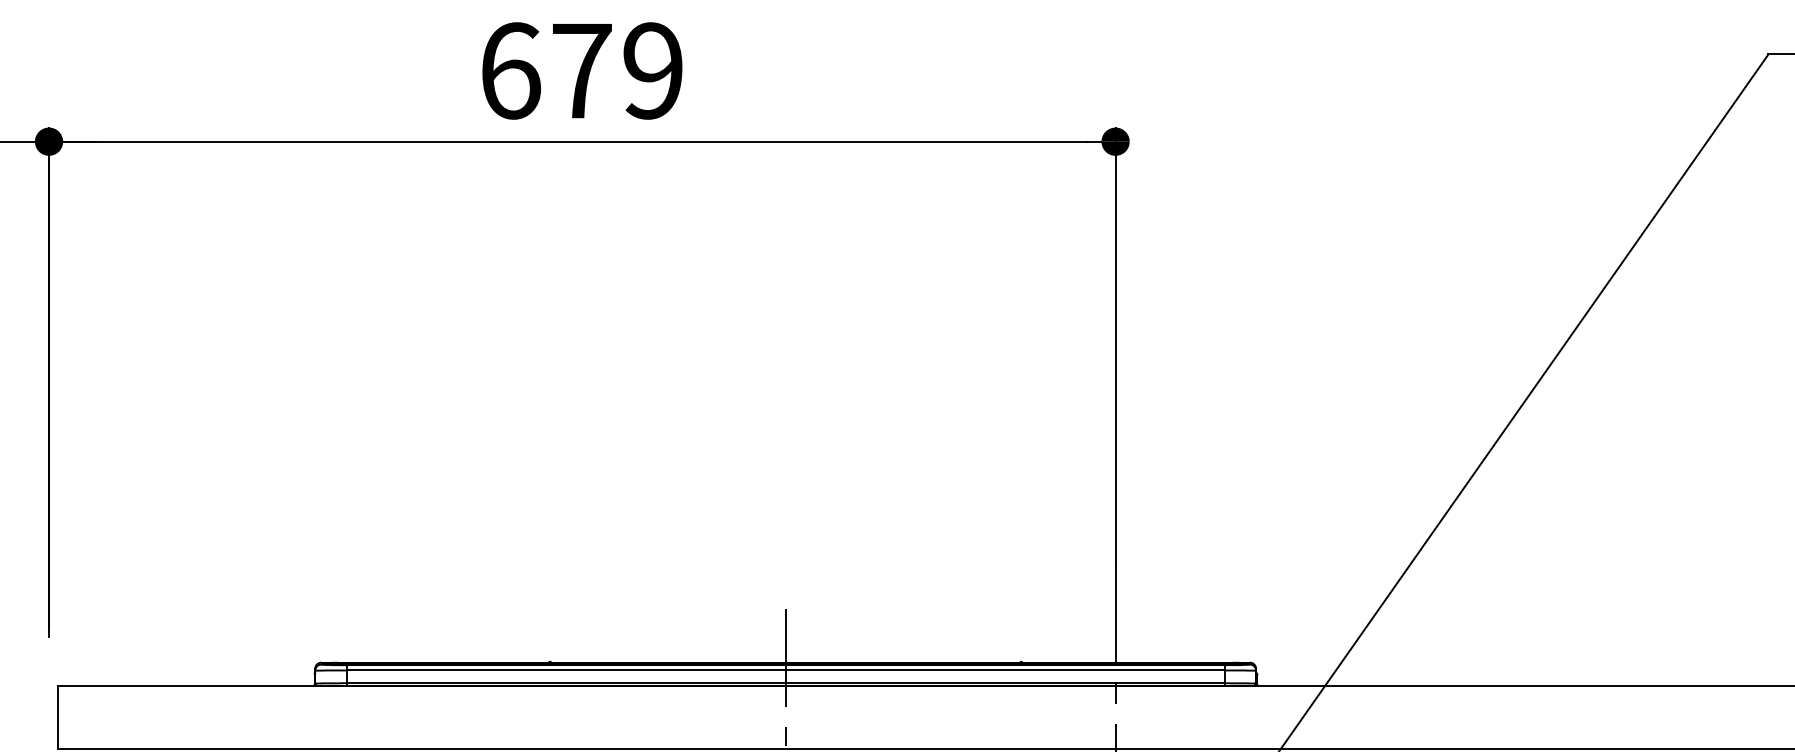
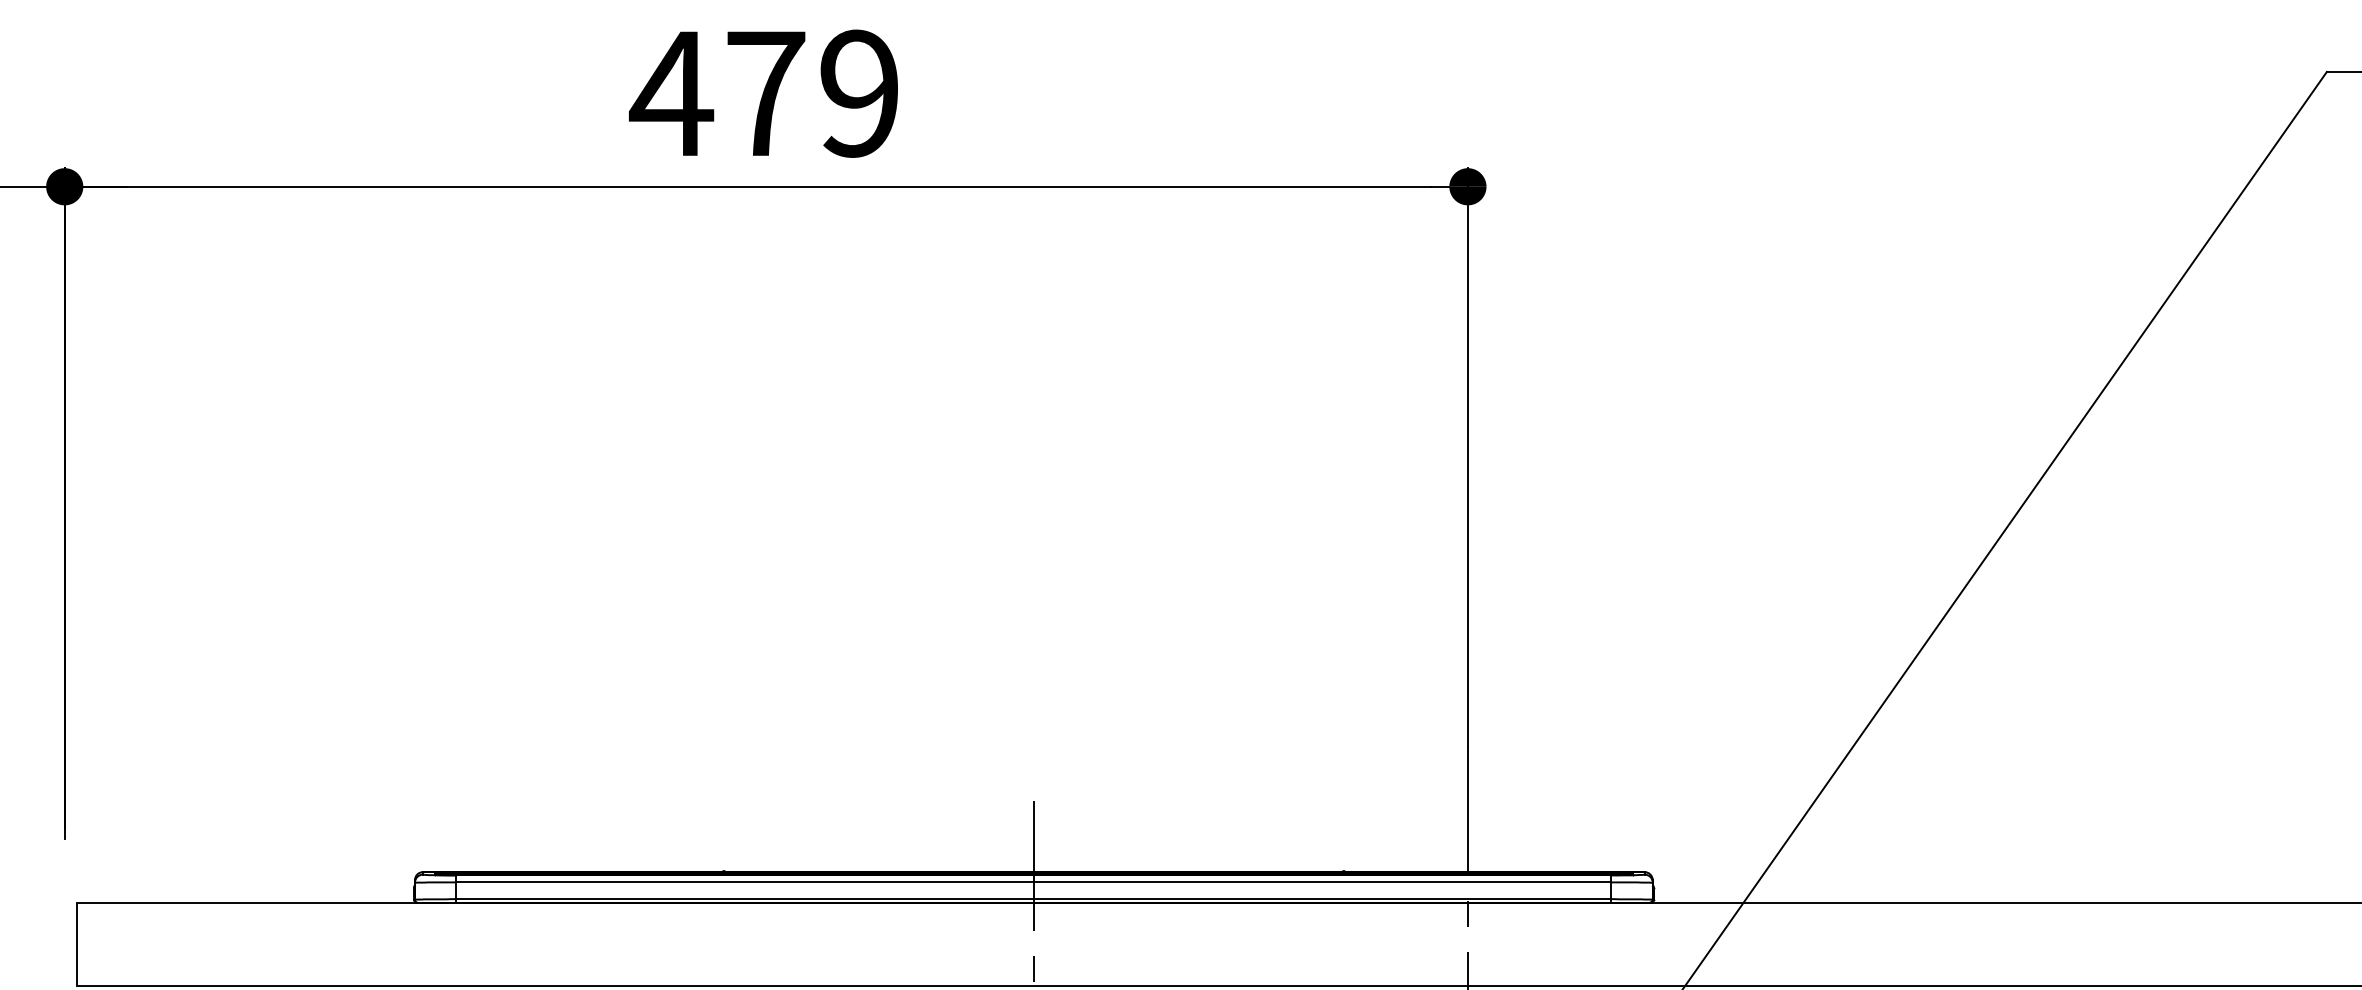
text: (510, 70) -> (671, 93), 679 -> 479

